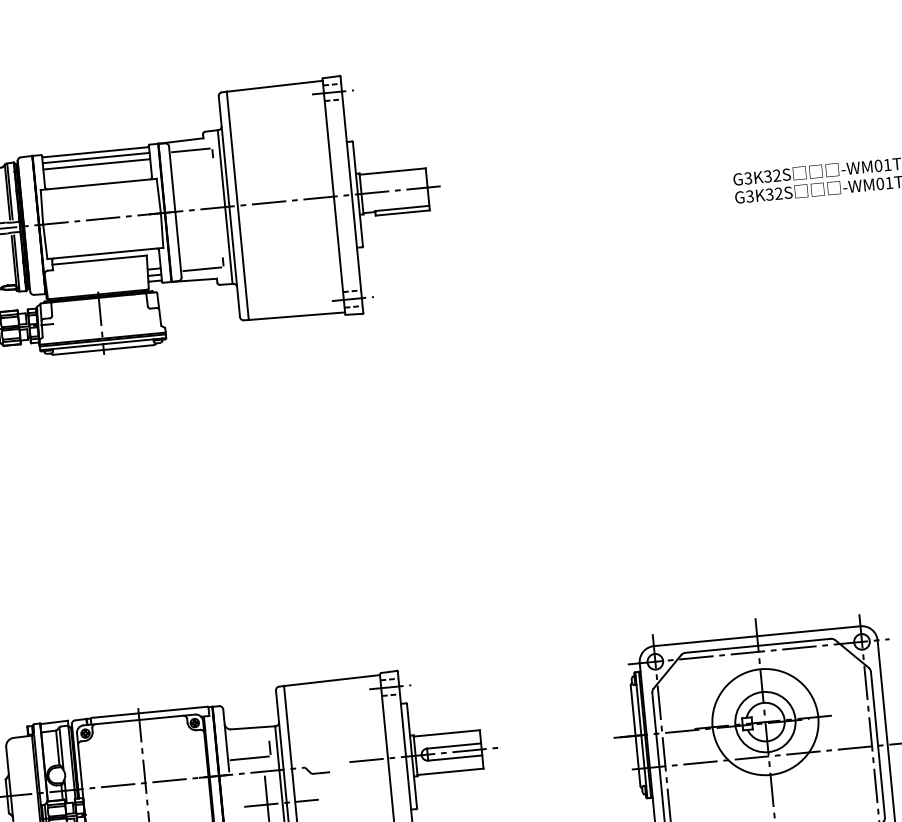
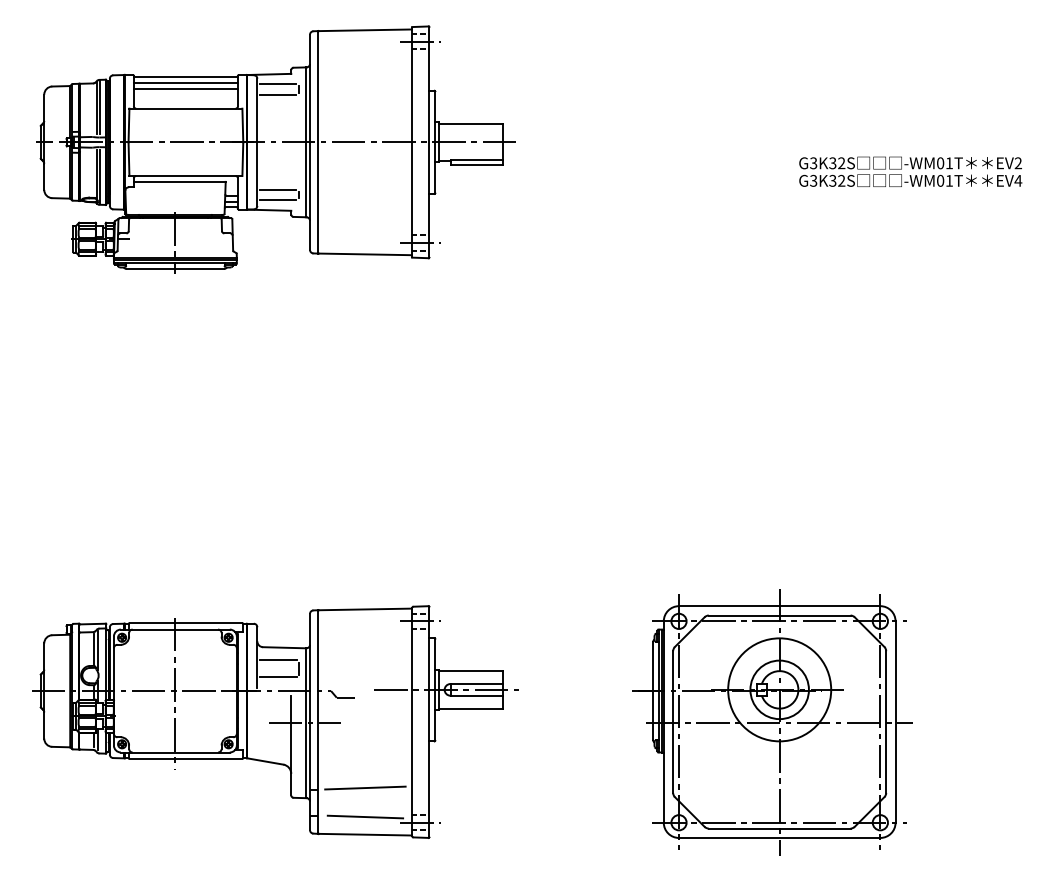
line: (191, 160) -> (277, 94), added
line: (200, 258) -> (277, 189), added
line: (247, 740) -> (277, 659), added

